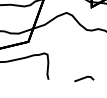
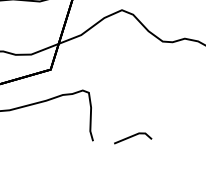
line: (84, 78) -> (133, 136), moved

